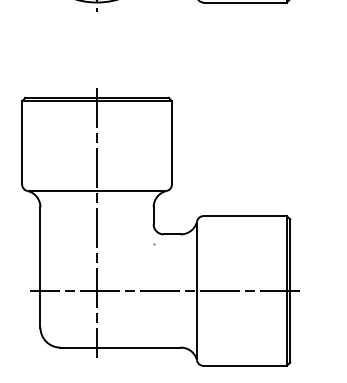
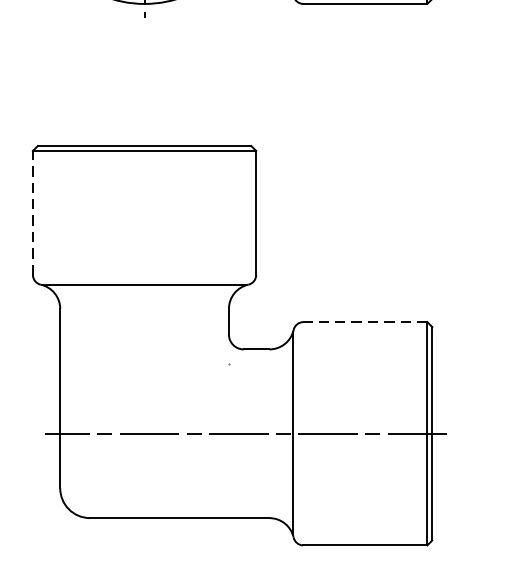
line: (22, 142) -> (33, 212), solid -> dashed
line: (245, 216) -> (365, 322), solid -> dashed
line: (97, 222) -> (145, 331), removed

